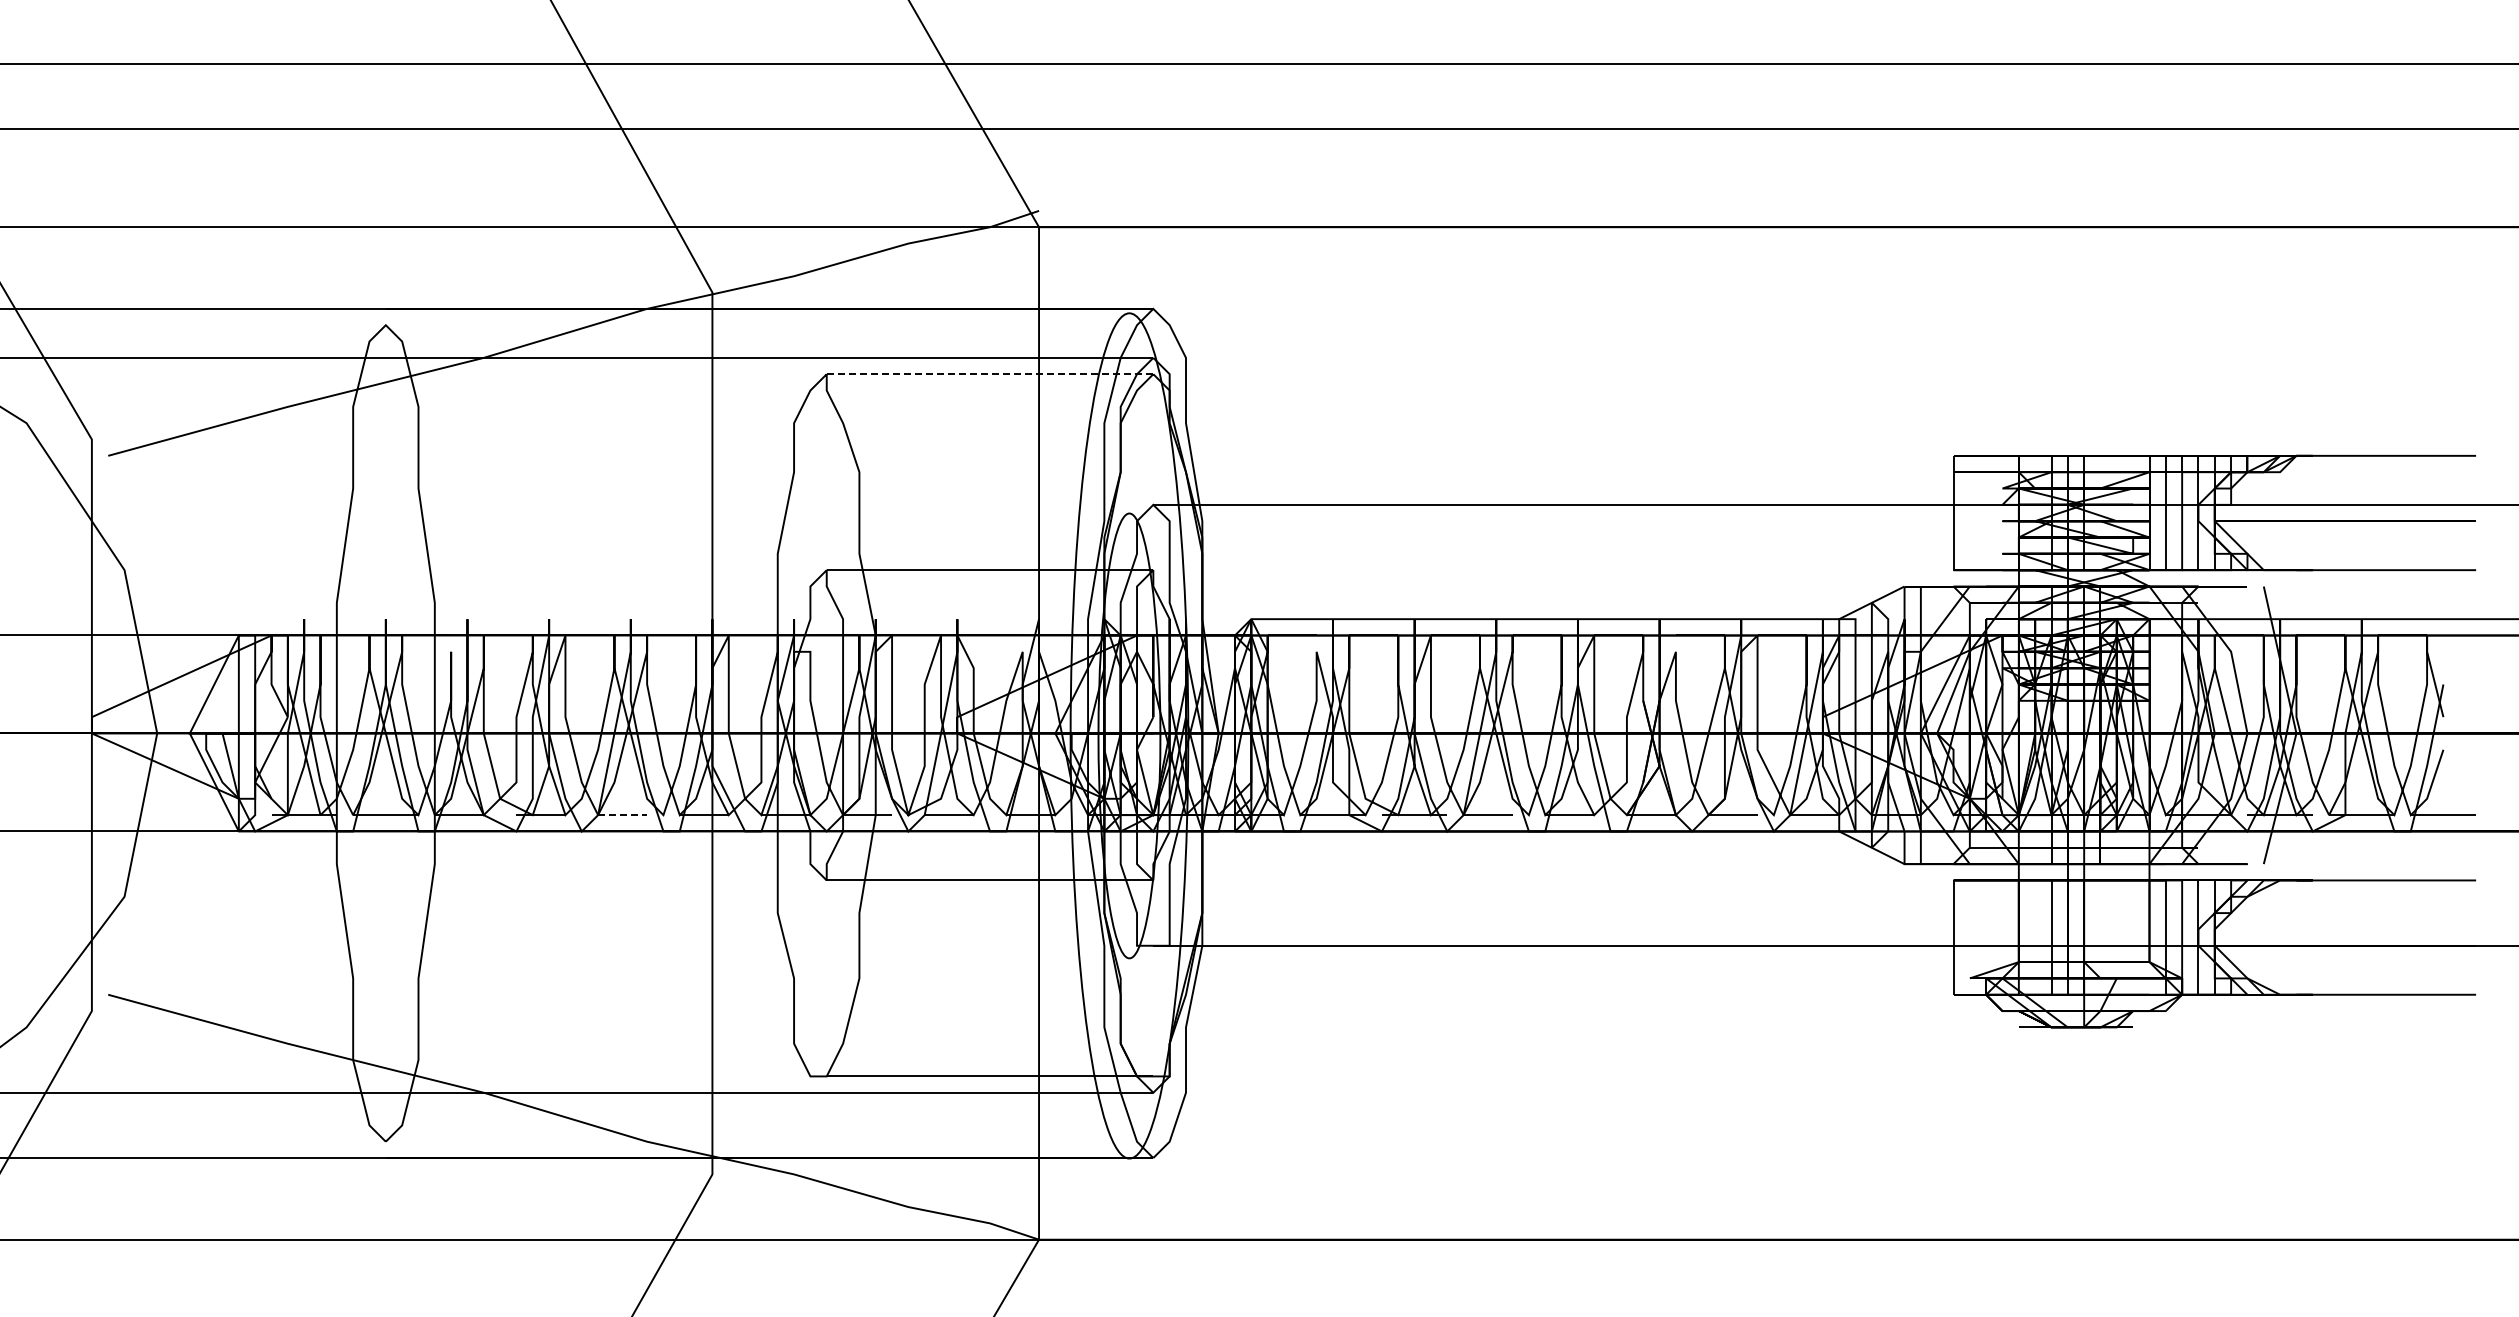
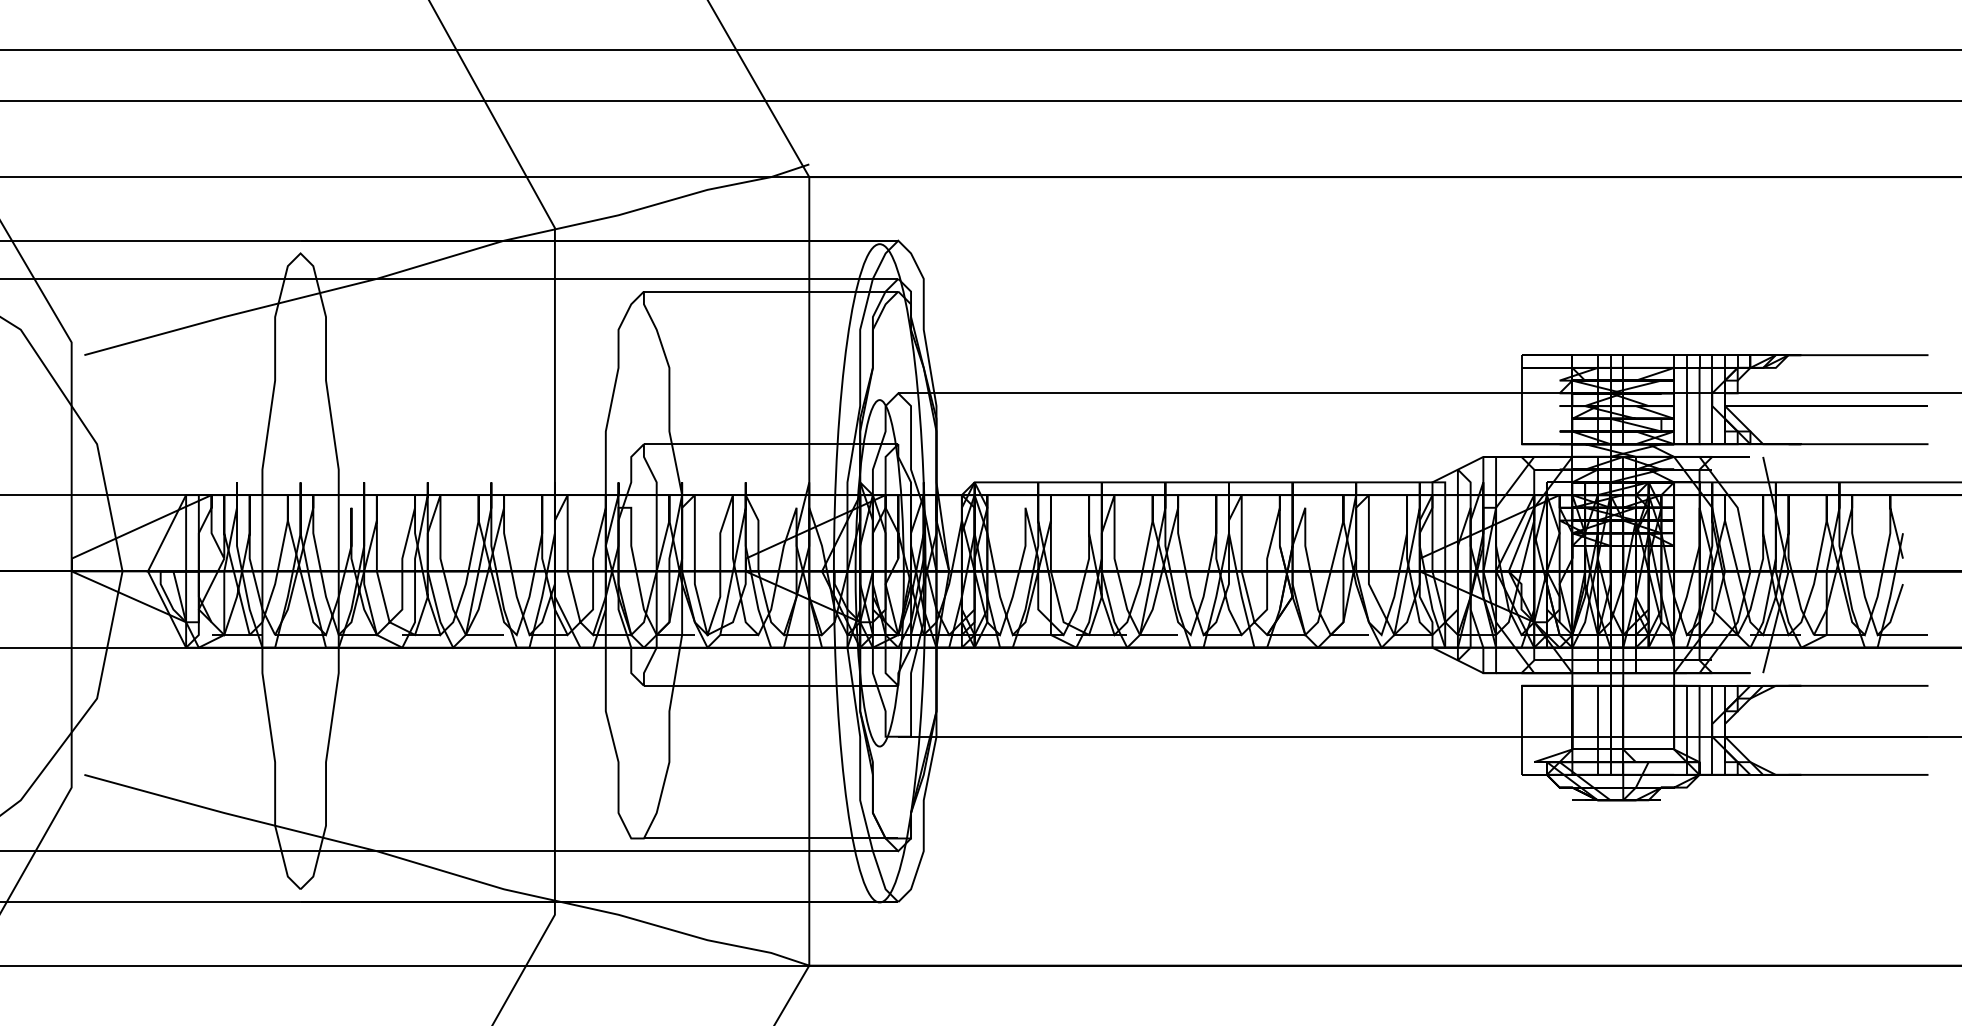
line: (990, 374) -> (771, 291), dashed -> solid
line: (622, 815) -> (484, 635), dashed -> solid

